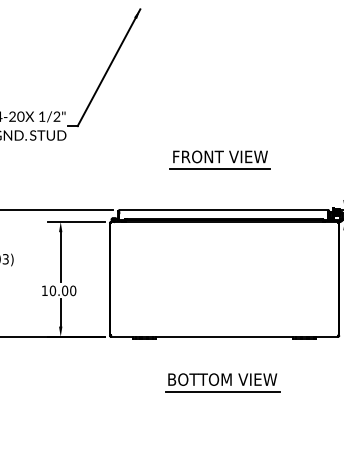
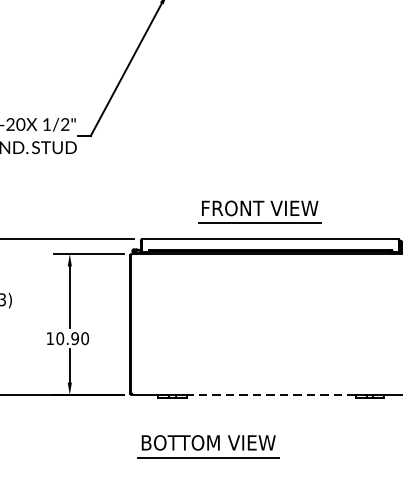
part: (219, 159) -> (258, 211), moved
text: (65, 291) -> (75, 339), 10.00 -> 10.90
line: (224, 336) -> (271, 394), solid -> dashed
part: (222, 382) -> (208, 446), moved

